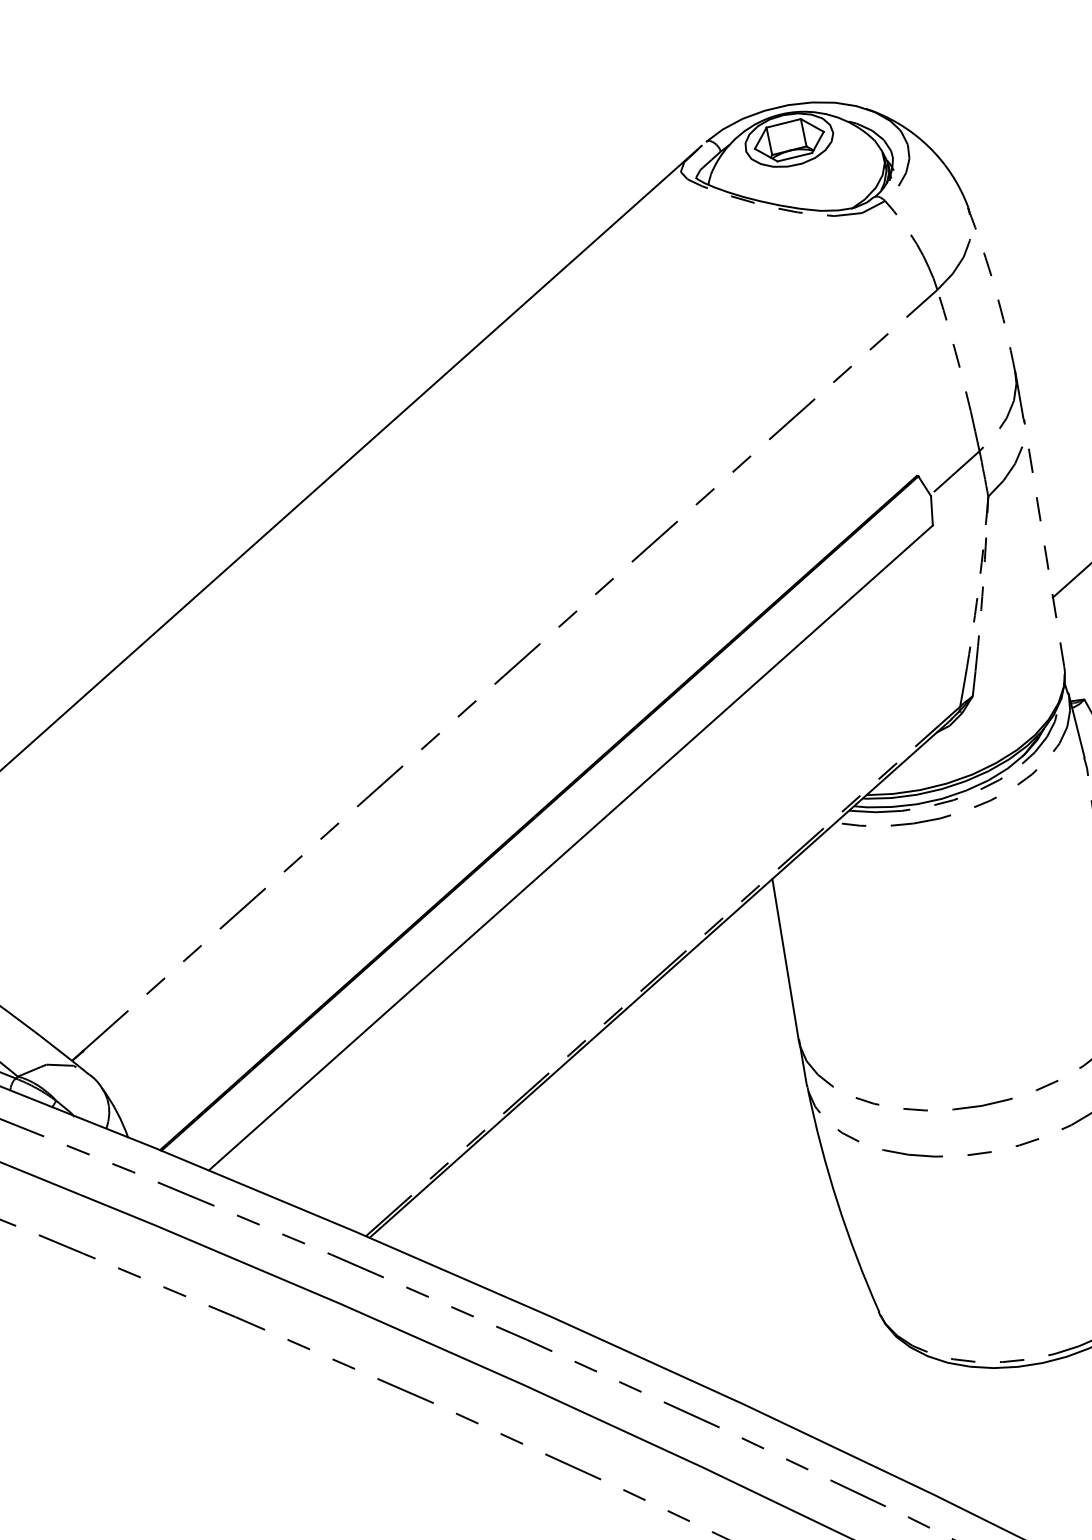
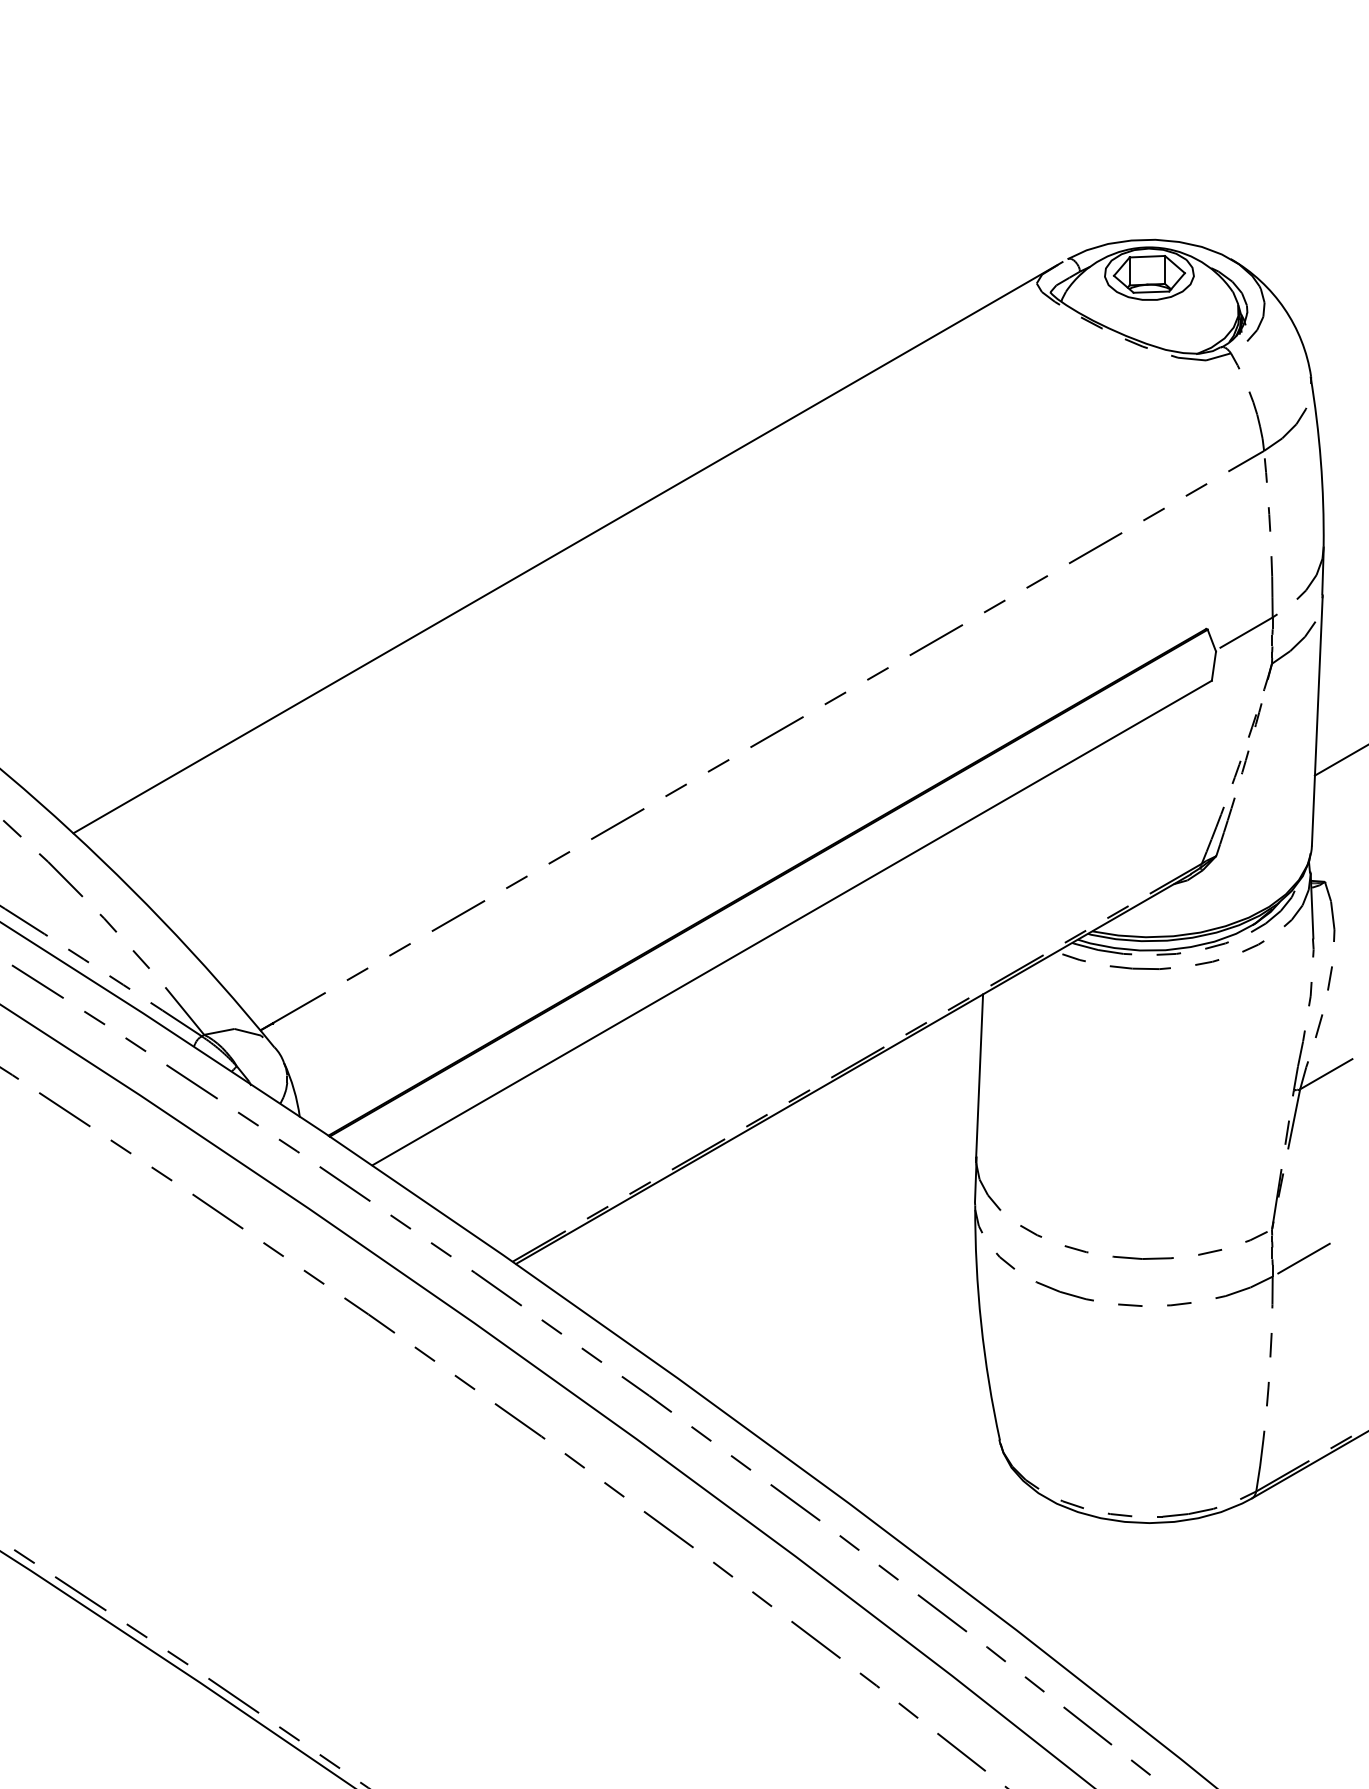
arc: (994, 288) -> (1320, 461), dashed -> solid
line: (1044, 542) -> (1317, 719), dashed -> solid

